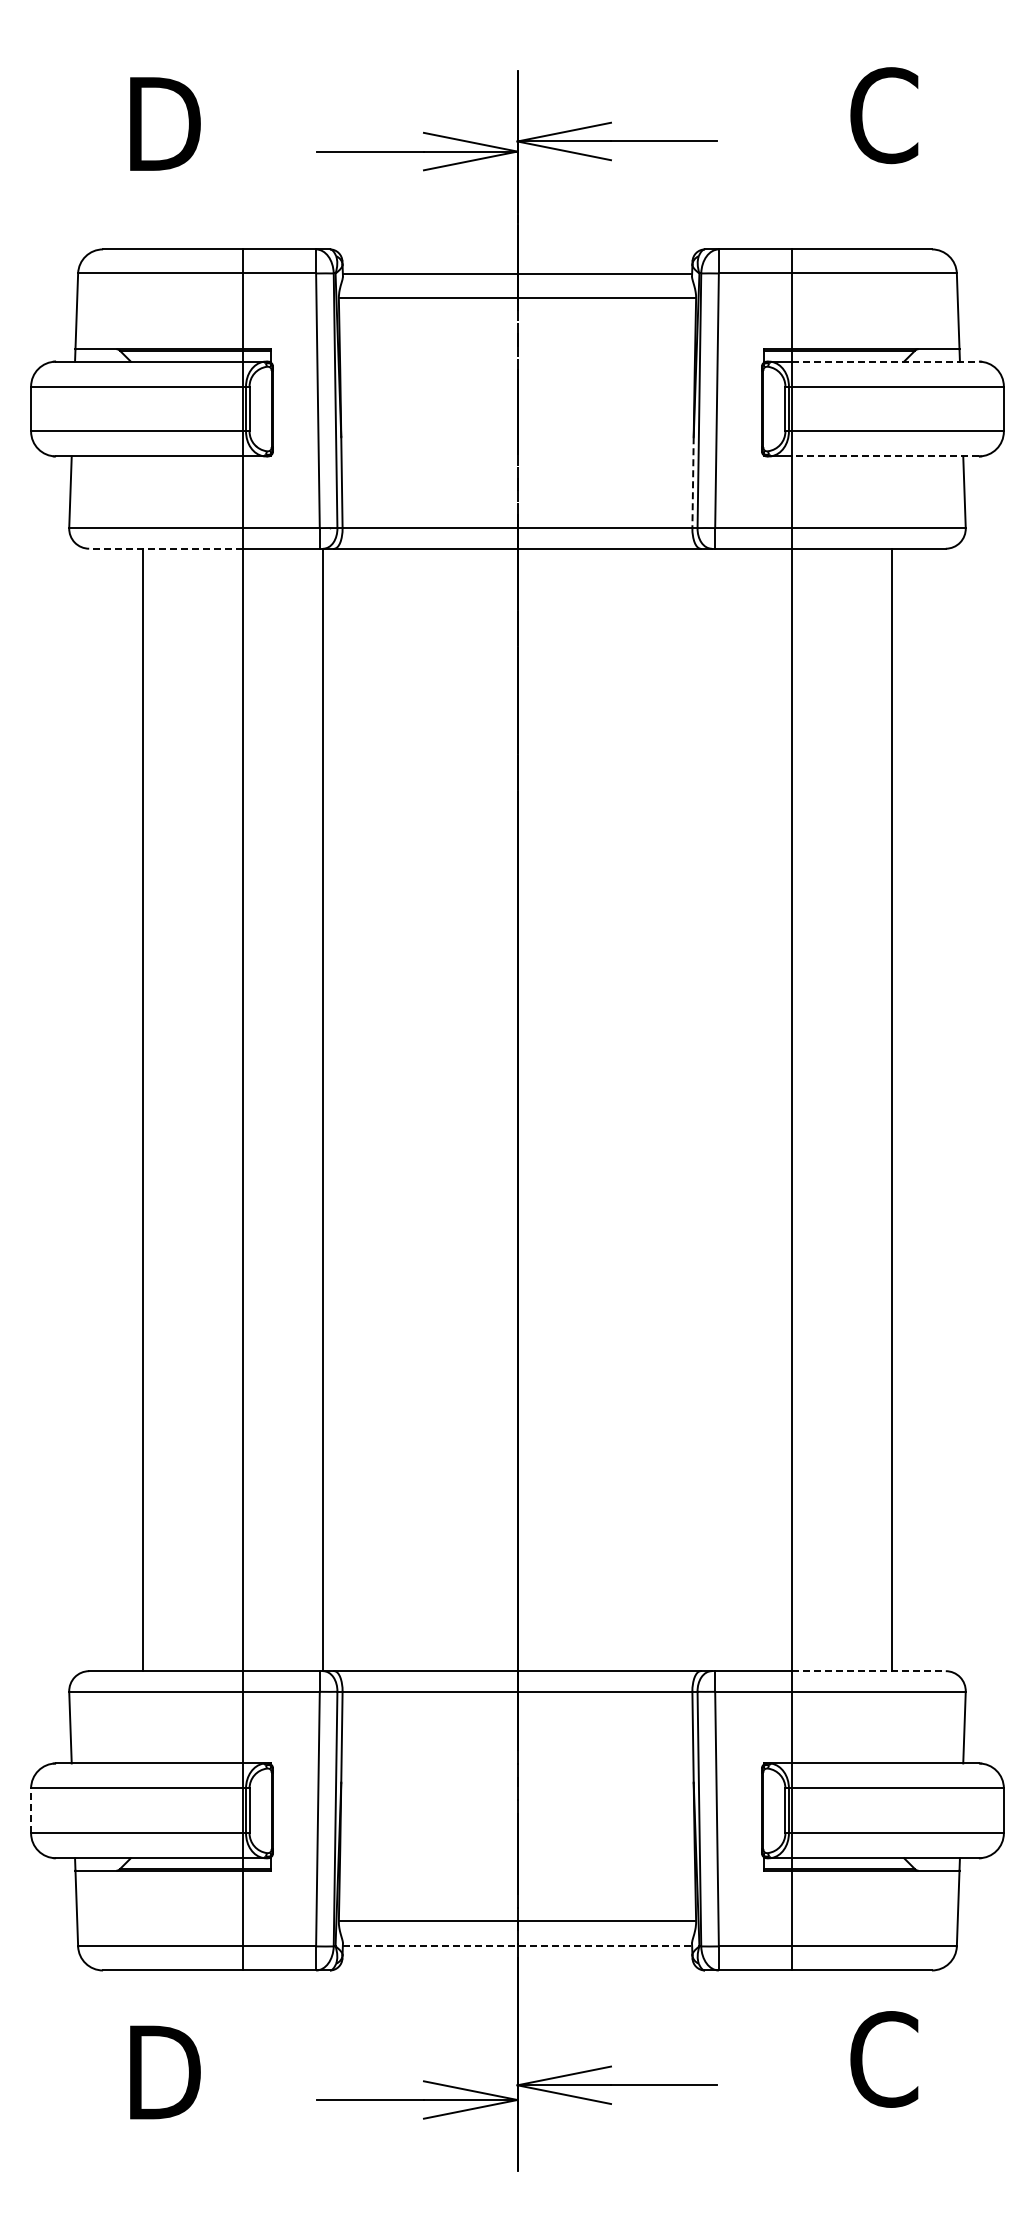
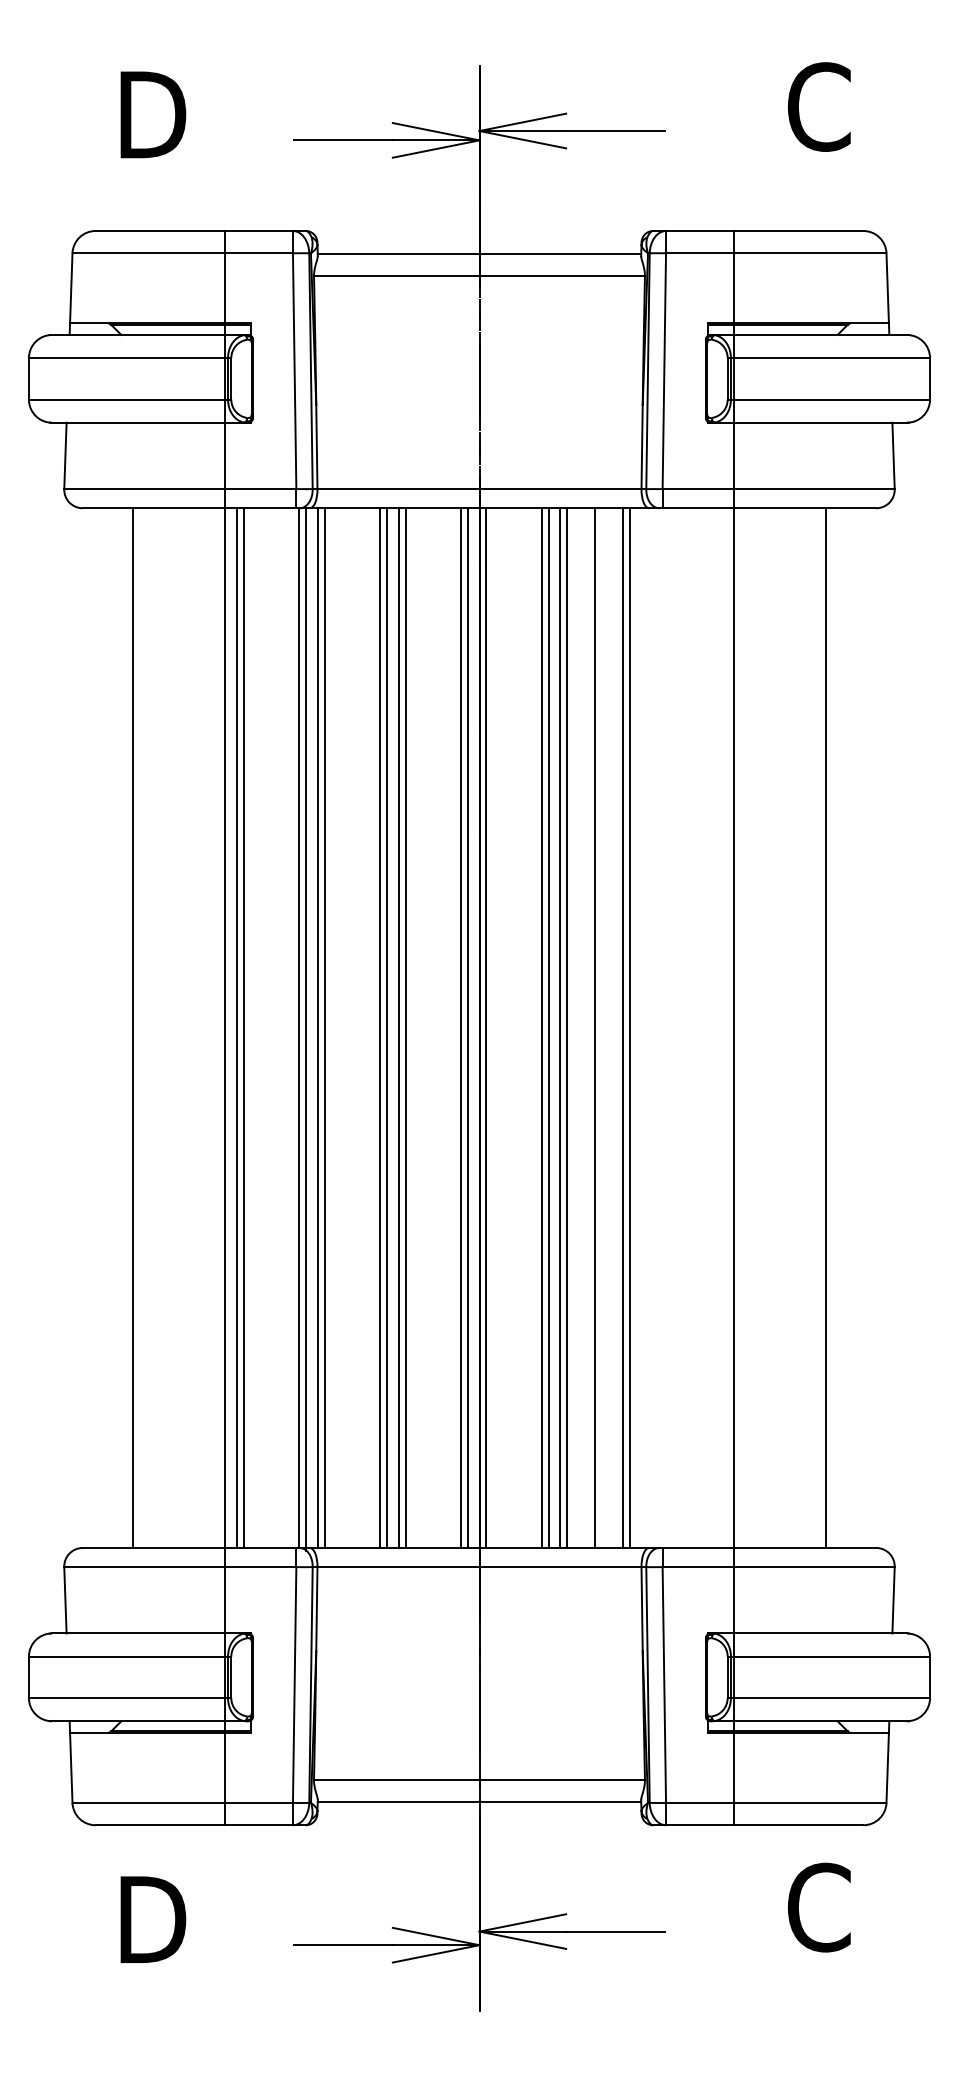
line: (885, 361) -> (820, 334), dashed -> solid
line: (885, 456) -> (820, 422), dashed -> solid
line: (693, 483) -> (642, 447), dashed -> solid
line: (166, 548) -> (154, 508), dashed -> solid
line: (255, 1109) -> (236, 1027), added
line: (263, 1109) -> (244, 1027), added
line: (330, 1109) -> (306, 1027), added
line: (342, 1109) -> (317, 1027), added
line: (350, 1109) -> (324, 1027), added
line: (410, 1109) -> (380, 1027), added
line: (417, 1109) -> (386, 1027), added
line: (430, 1109) -> (398, 1027), added
line: (437, 1109) -> (405, 1027), added
line: (497, 1109) -> (460, 1027), added
line: (505, 1109) -> (468, 1027), added
line: (524, 1109) -> (485, 1027), added
line: (584, 1109) -> (541, 1027), added
line: (592, 1109) -> (548, 1027), added
line: (604, 1109) -> (560, 1027), added
line: (612, 1109) -> (567, 1027), added
line: (642, 1109) -> (595, 1027), added
line: (672, 1109) -> (623, 1027), added
line: (679, 1109) -> (629, 1027), added
line: (868, 1671) -> (804, 1548), dashed -> solid
line: (31, 1810) -> (29, 1677), dashed -> solid
line: (517, 1945) -> (479, 1802), dashed -> solid

